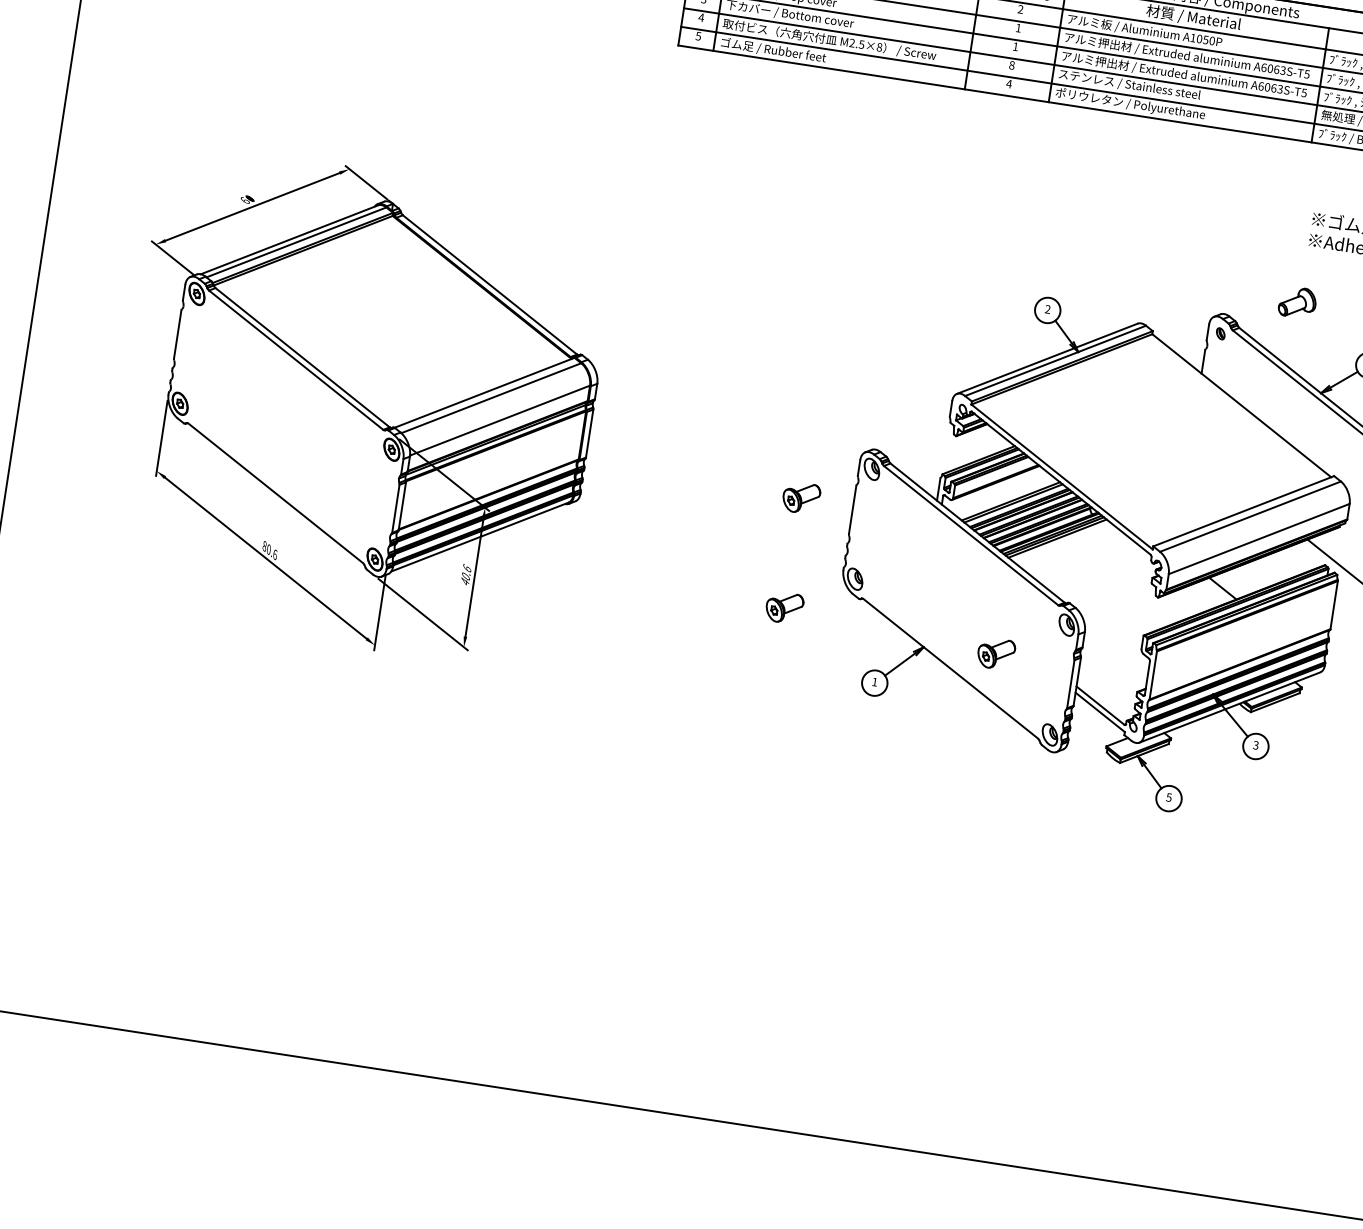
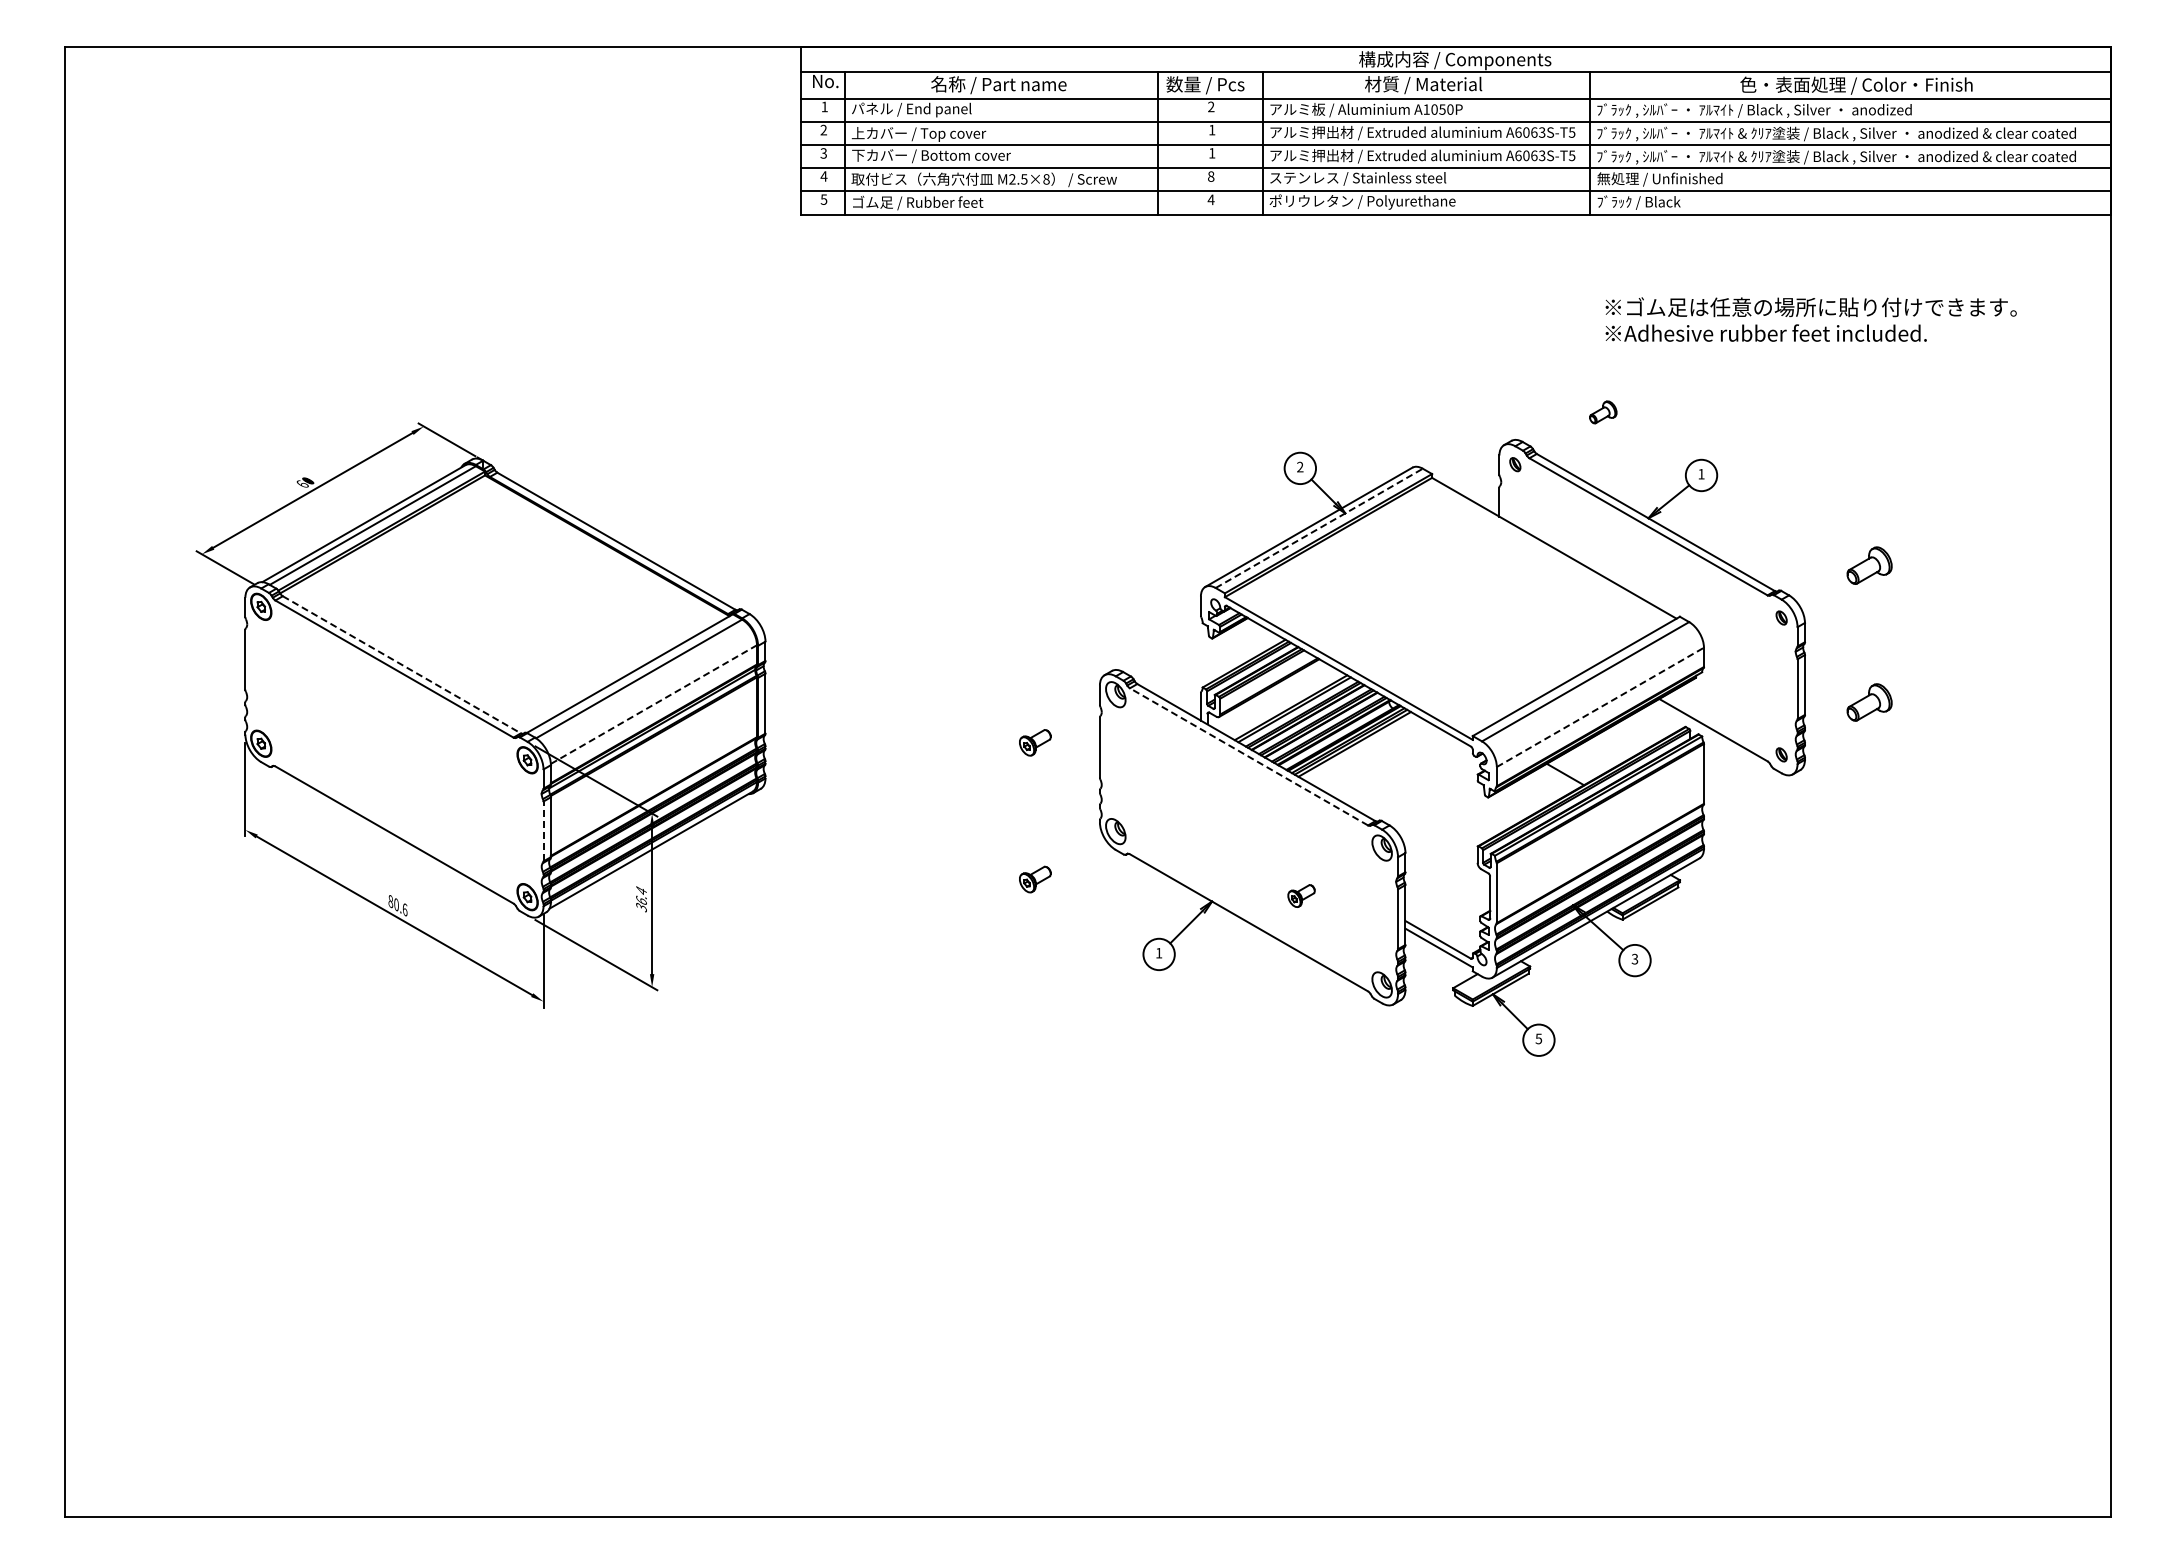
part: (1297, 302) -> (1603, 412), size x0.6
line: (303, 358) -> (402, 665), solid -> dashed
line: (1055, 361) -> (1319, 528), solid -> dashed
line: (499, 420) -> (653, 704), solid -> dashed
part: (801, 497) -> (1035, 742), size x0.7
line: (395, 508) -> (543, 831), solid -> dashed
line: (970, 535) -> (1248, 756), solid -> dashed
line: (1259, 539) -> (1600, 707), solid -> dashed
text: (466, 574) -> (641, 898), 40.6 -> 36.4
part: (784, 607) -> (1035, 879), size x0.7
part: (996, 653) -> (1301, 895), size x0.6

